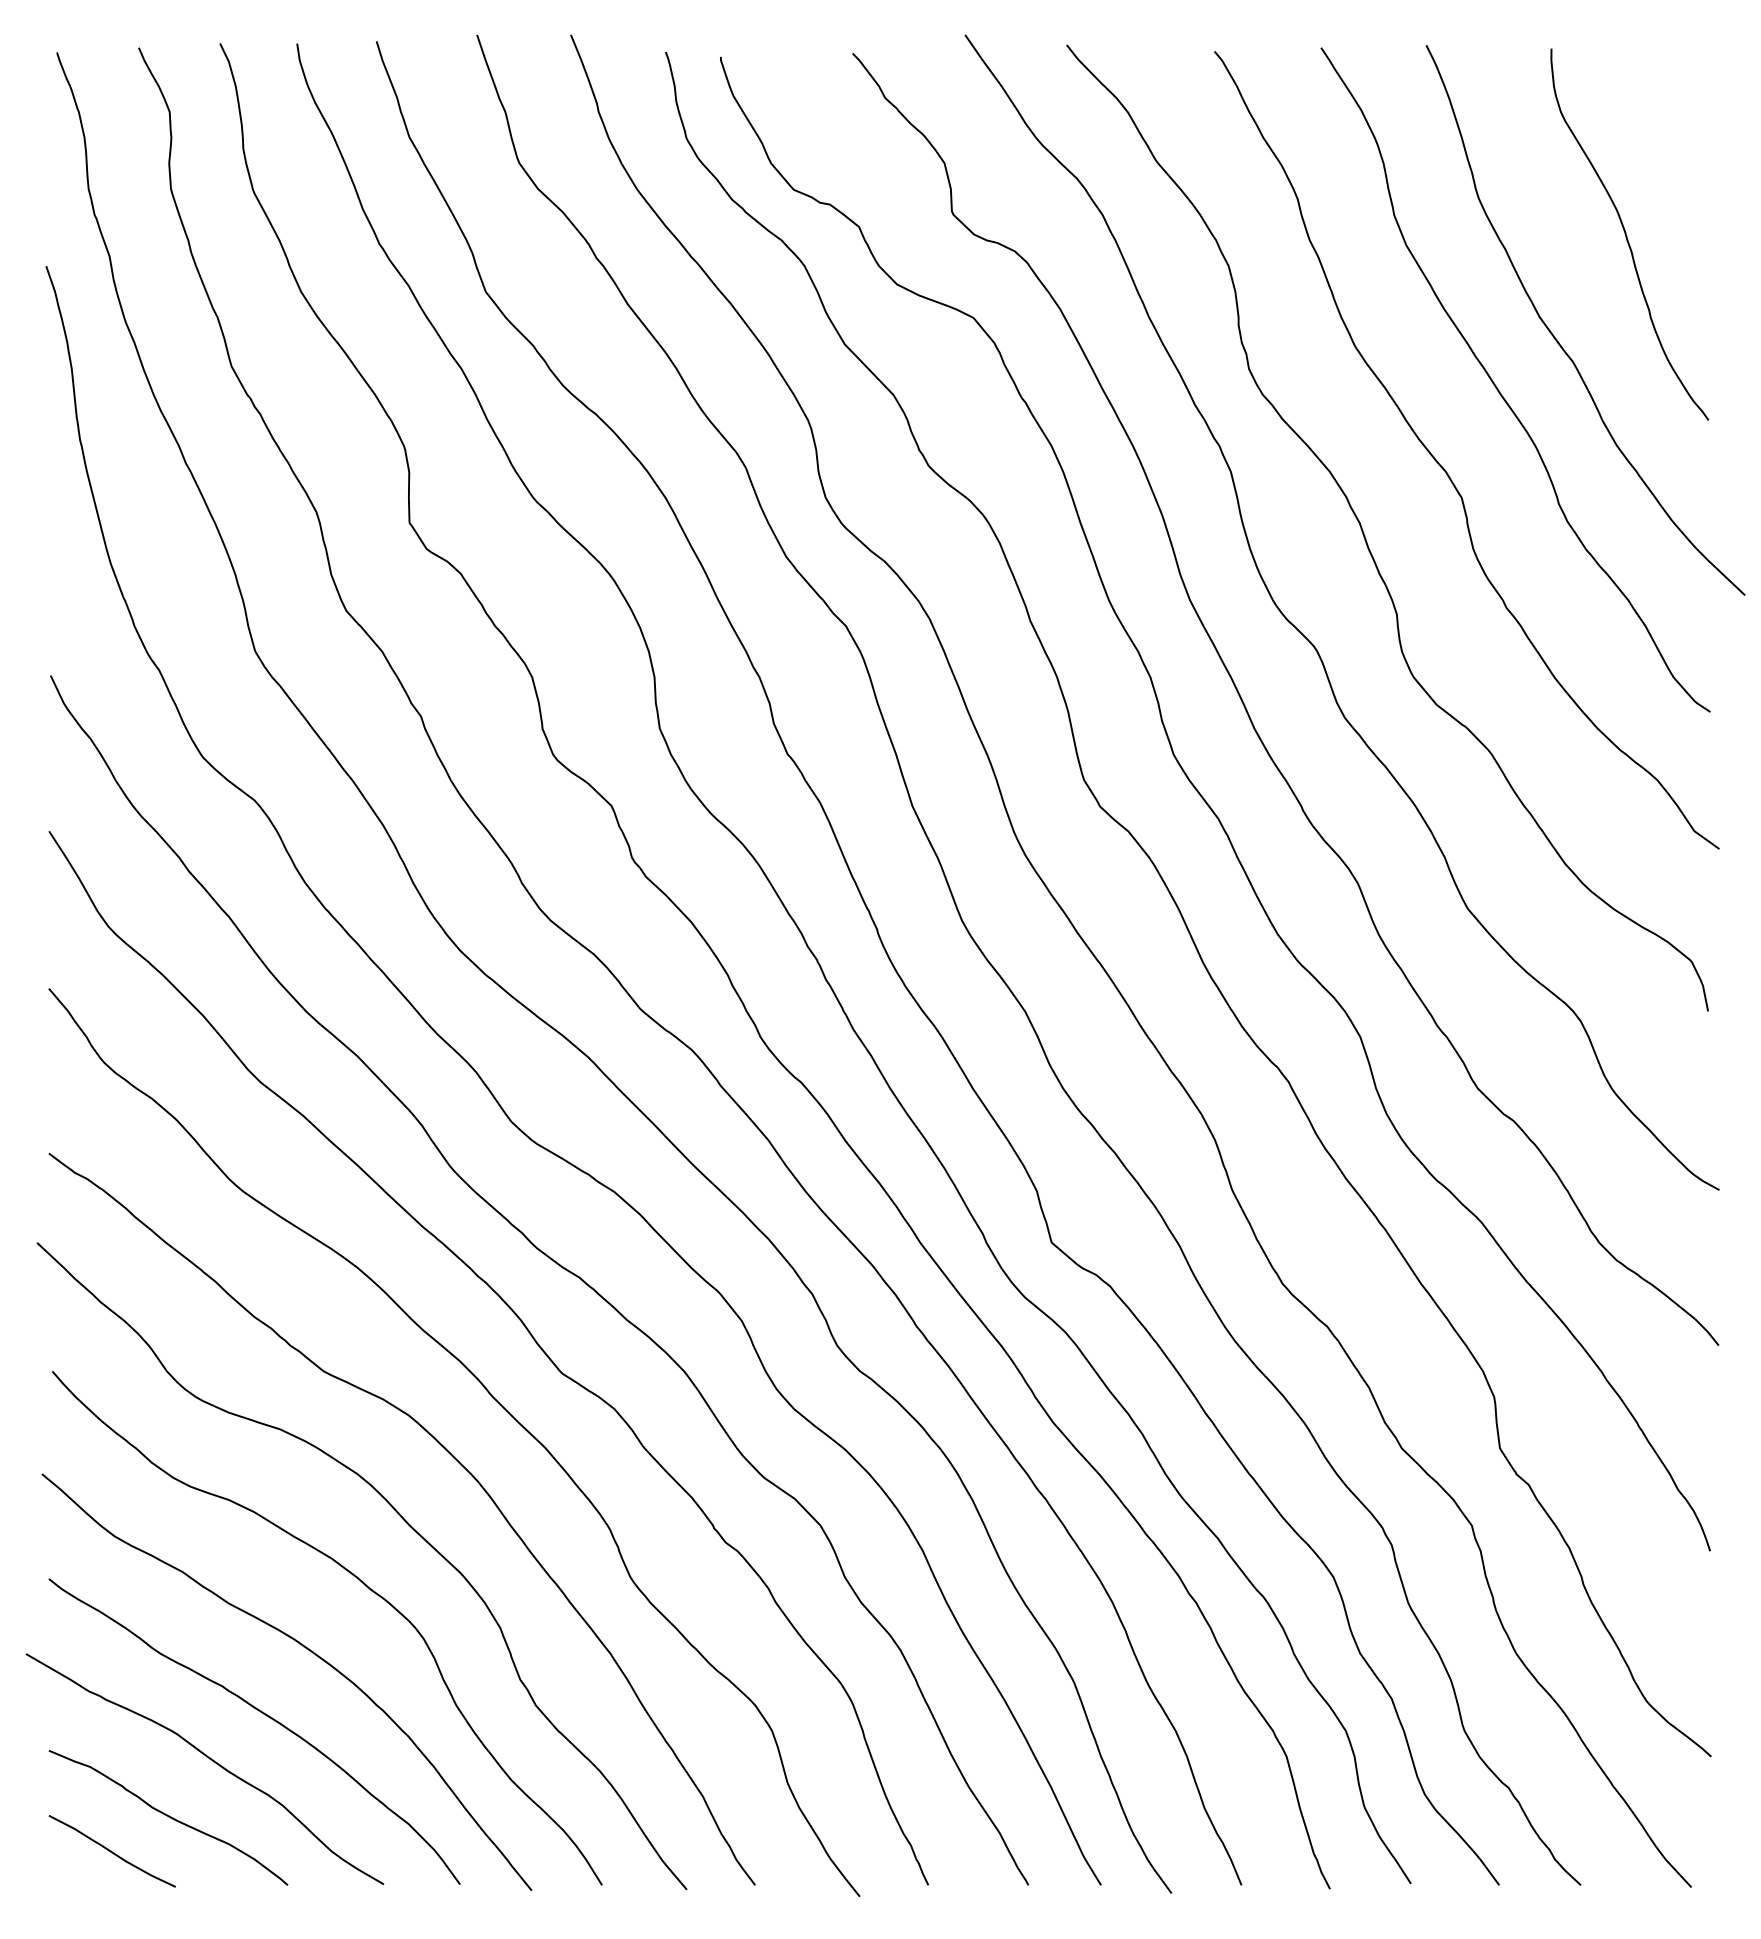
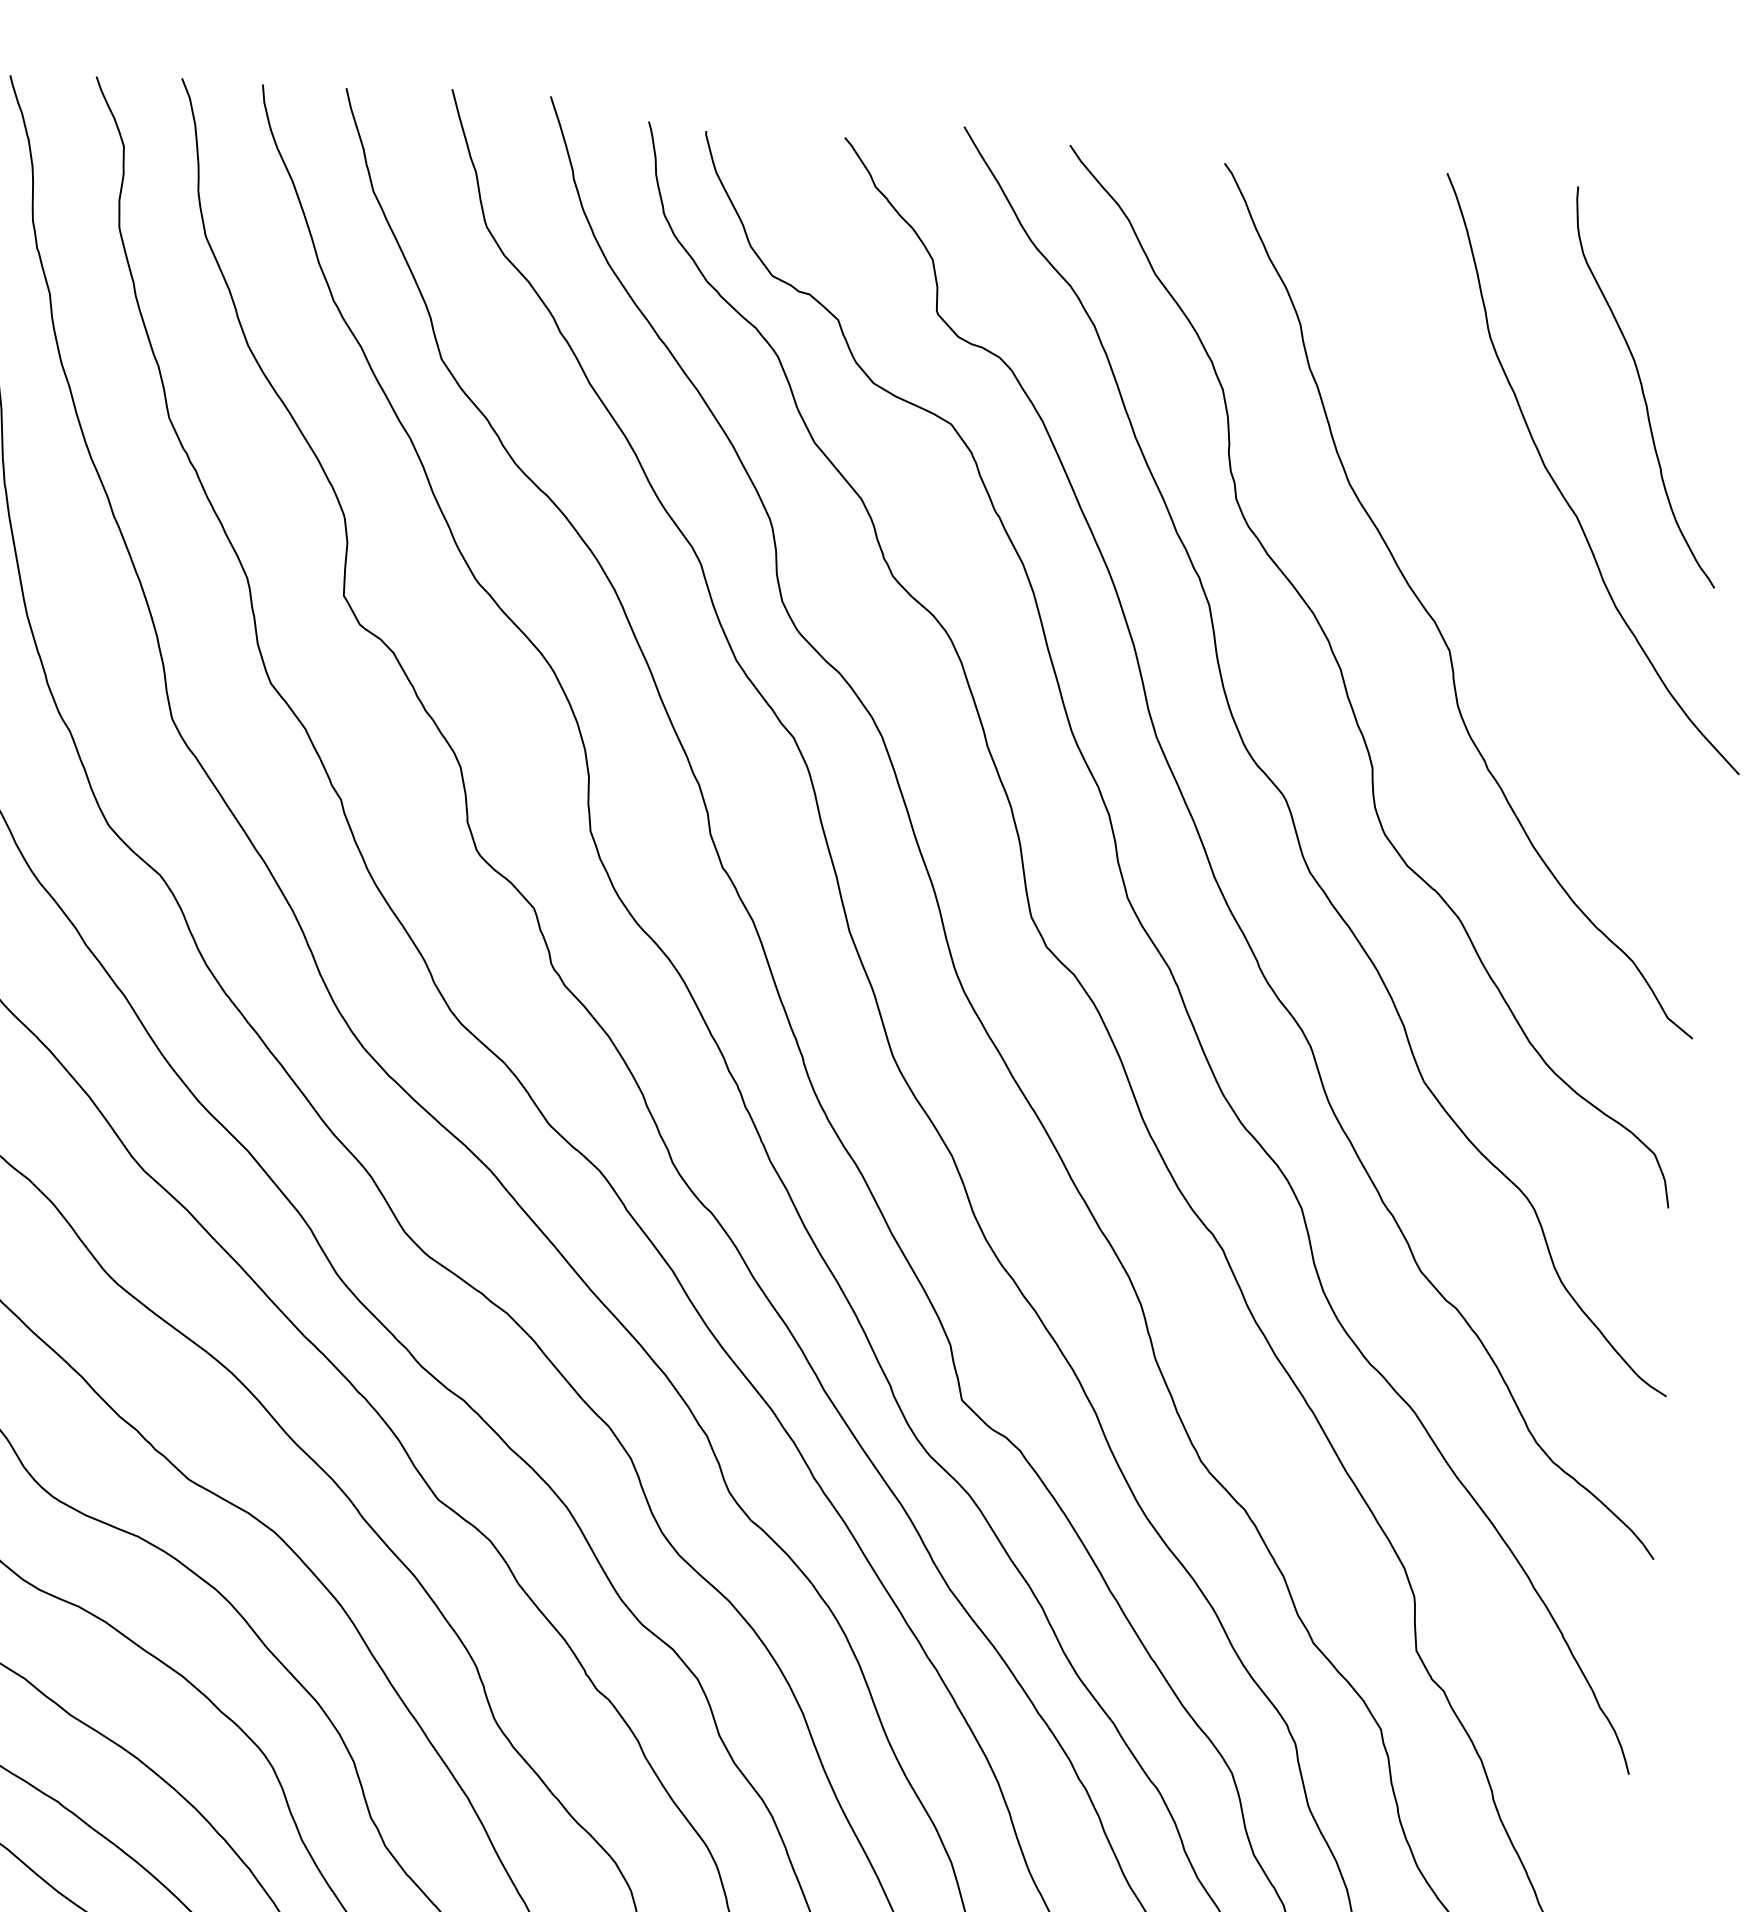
curve: (1499, 390) -> (1497, 540), removed

